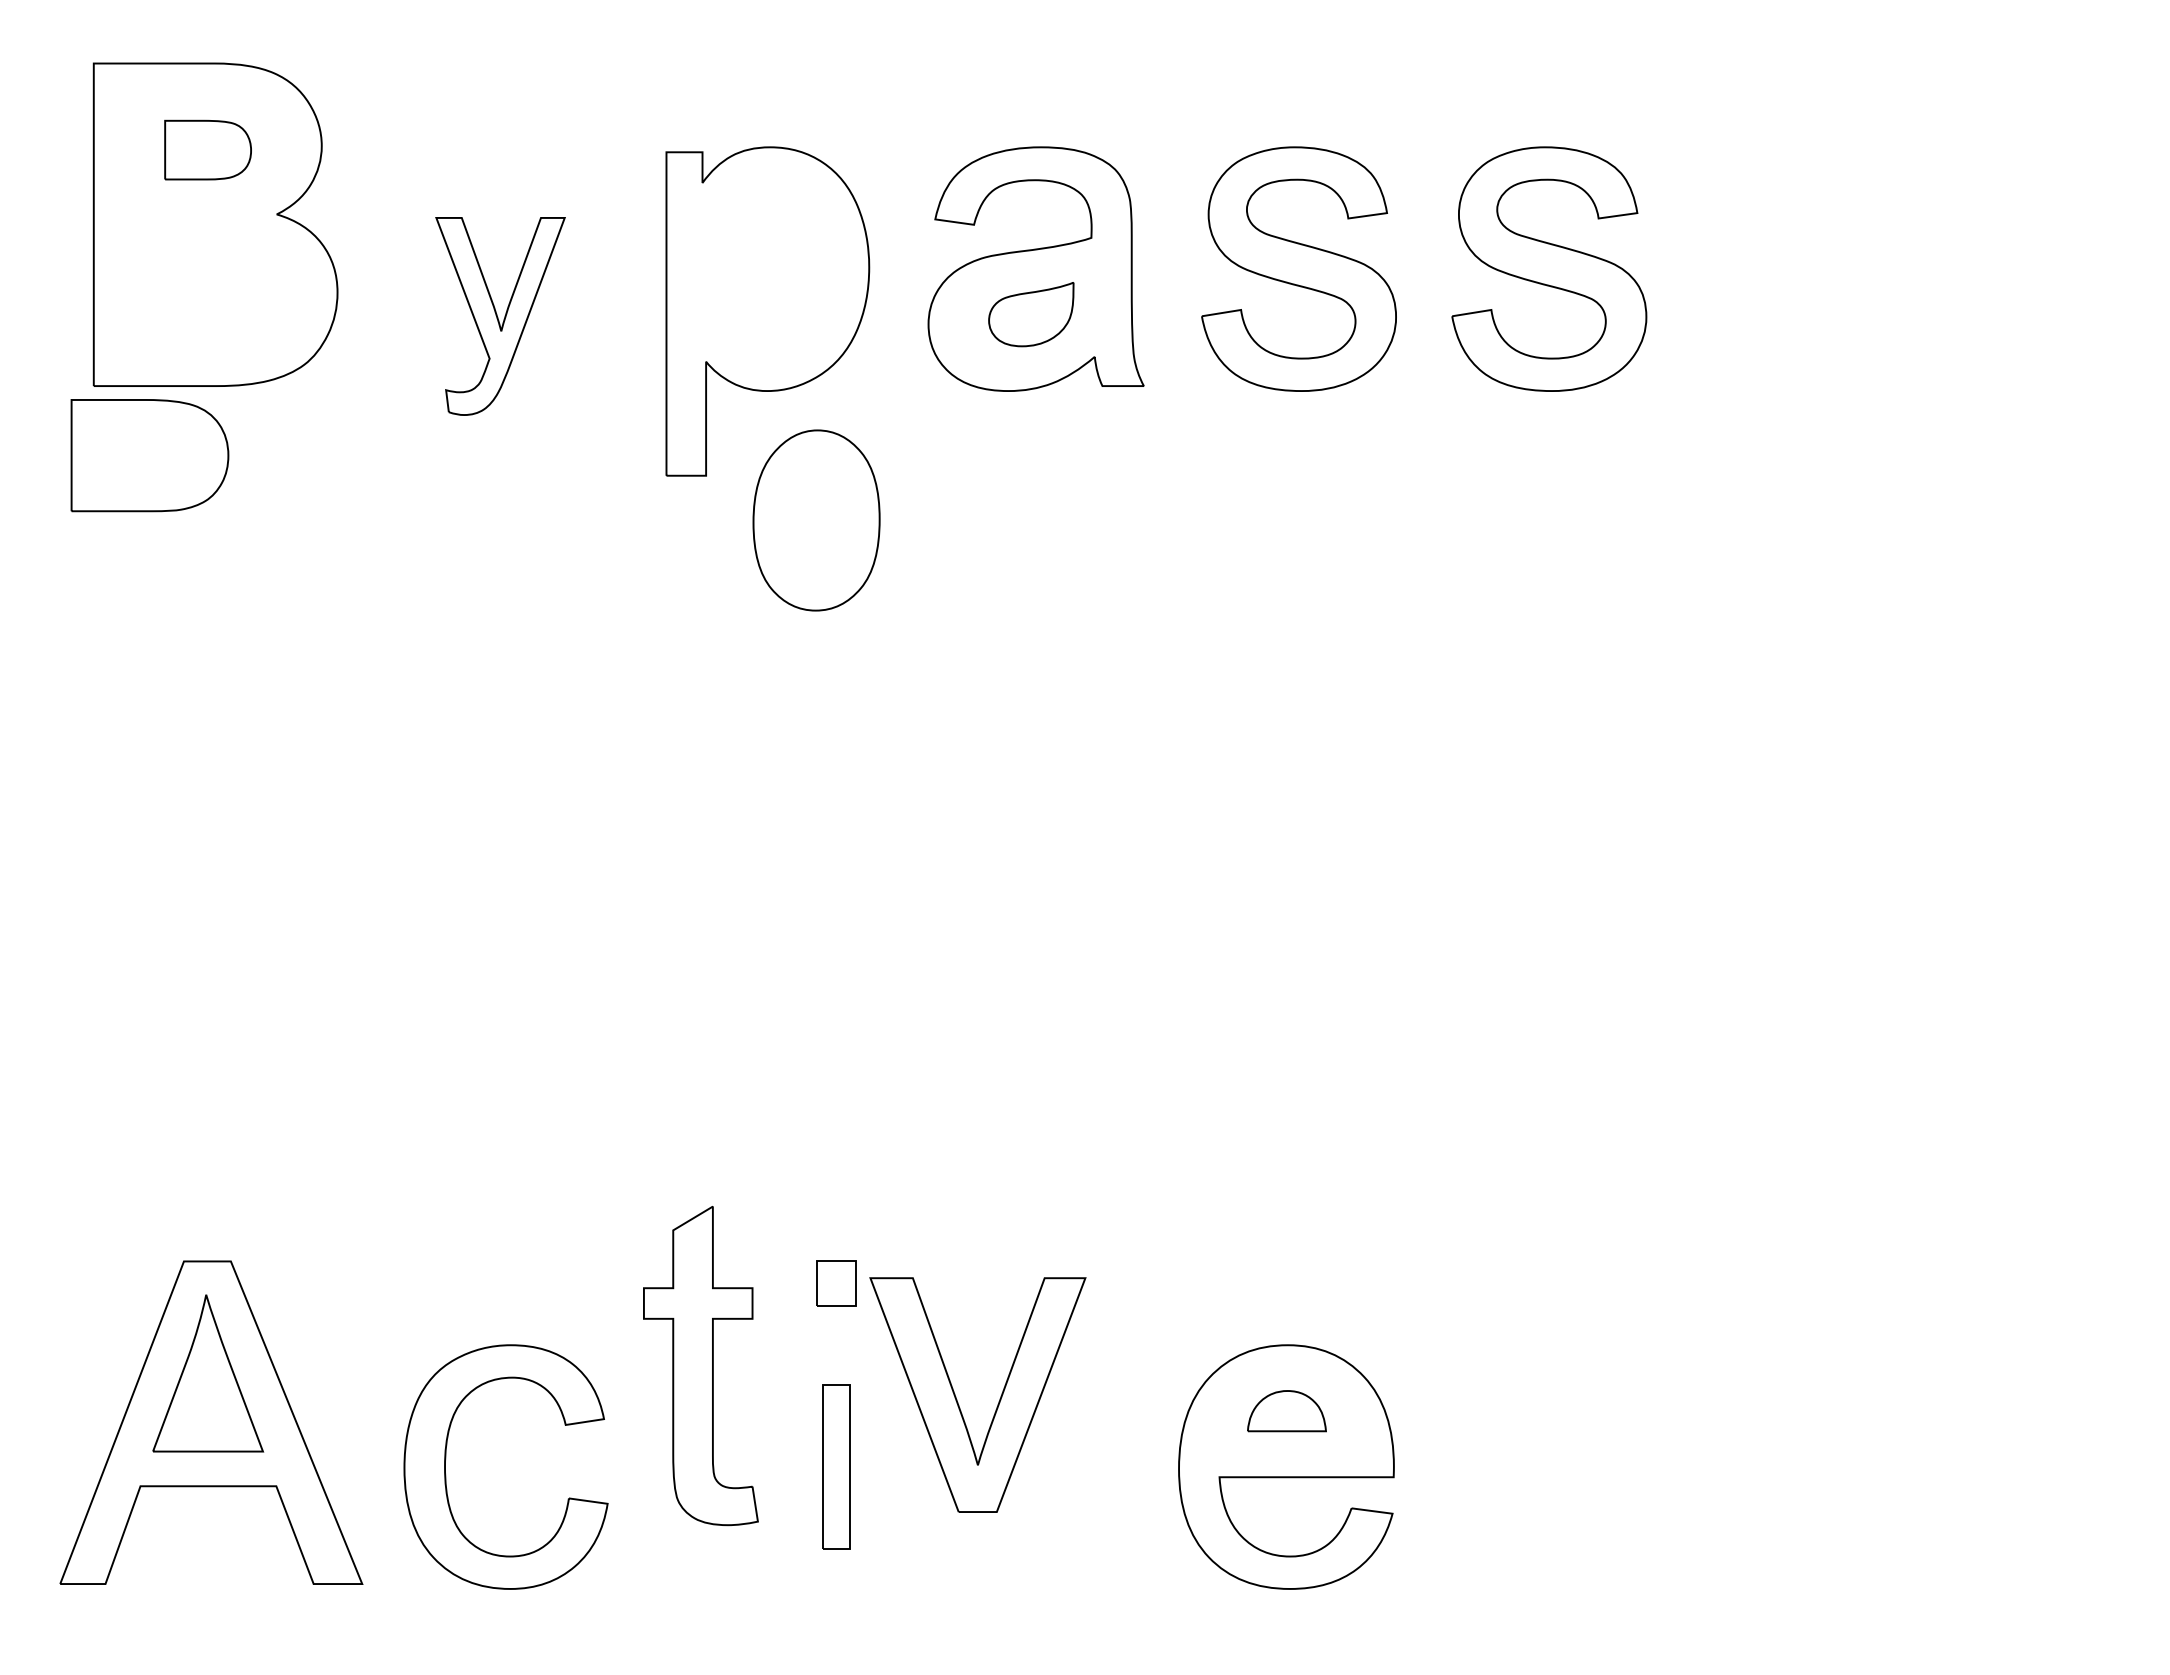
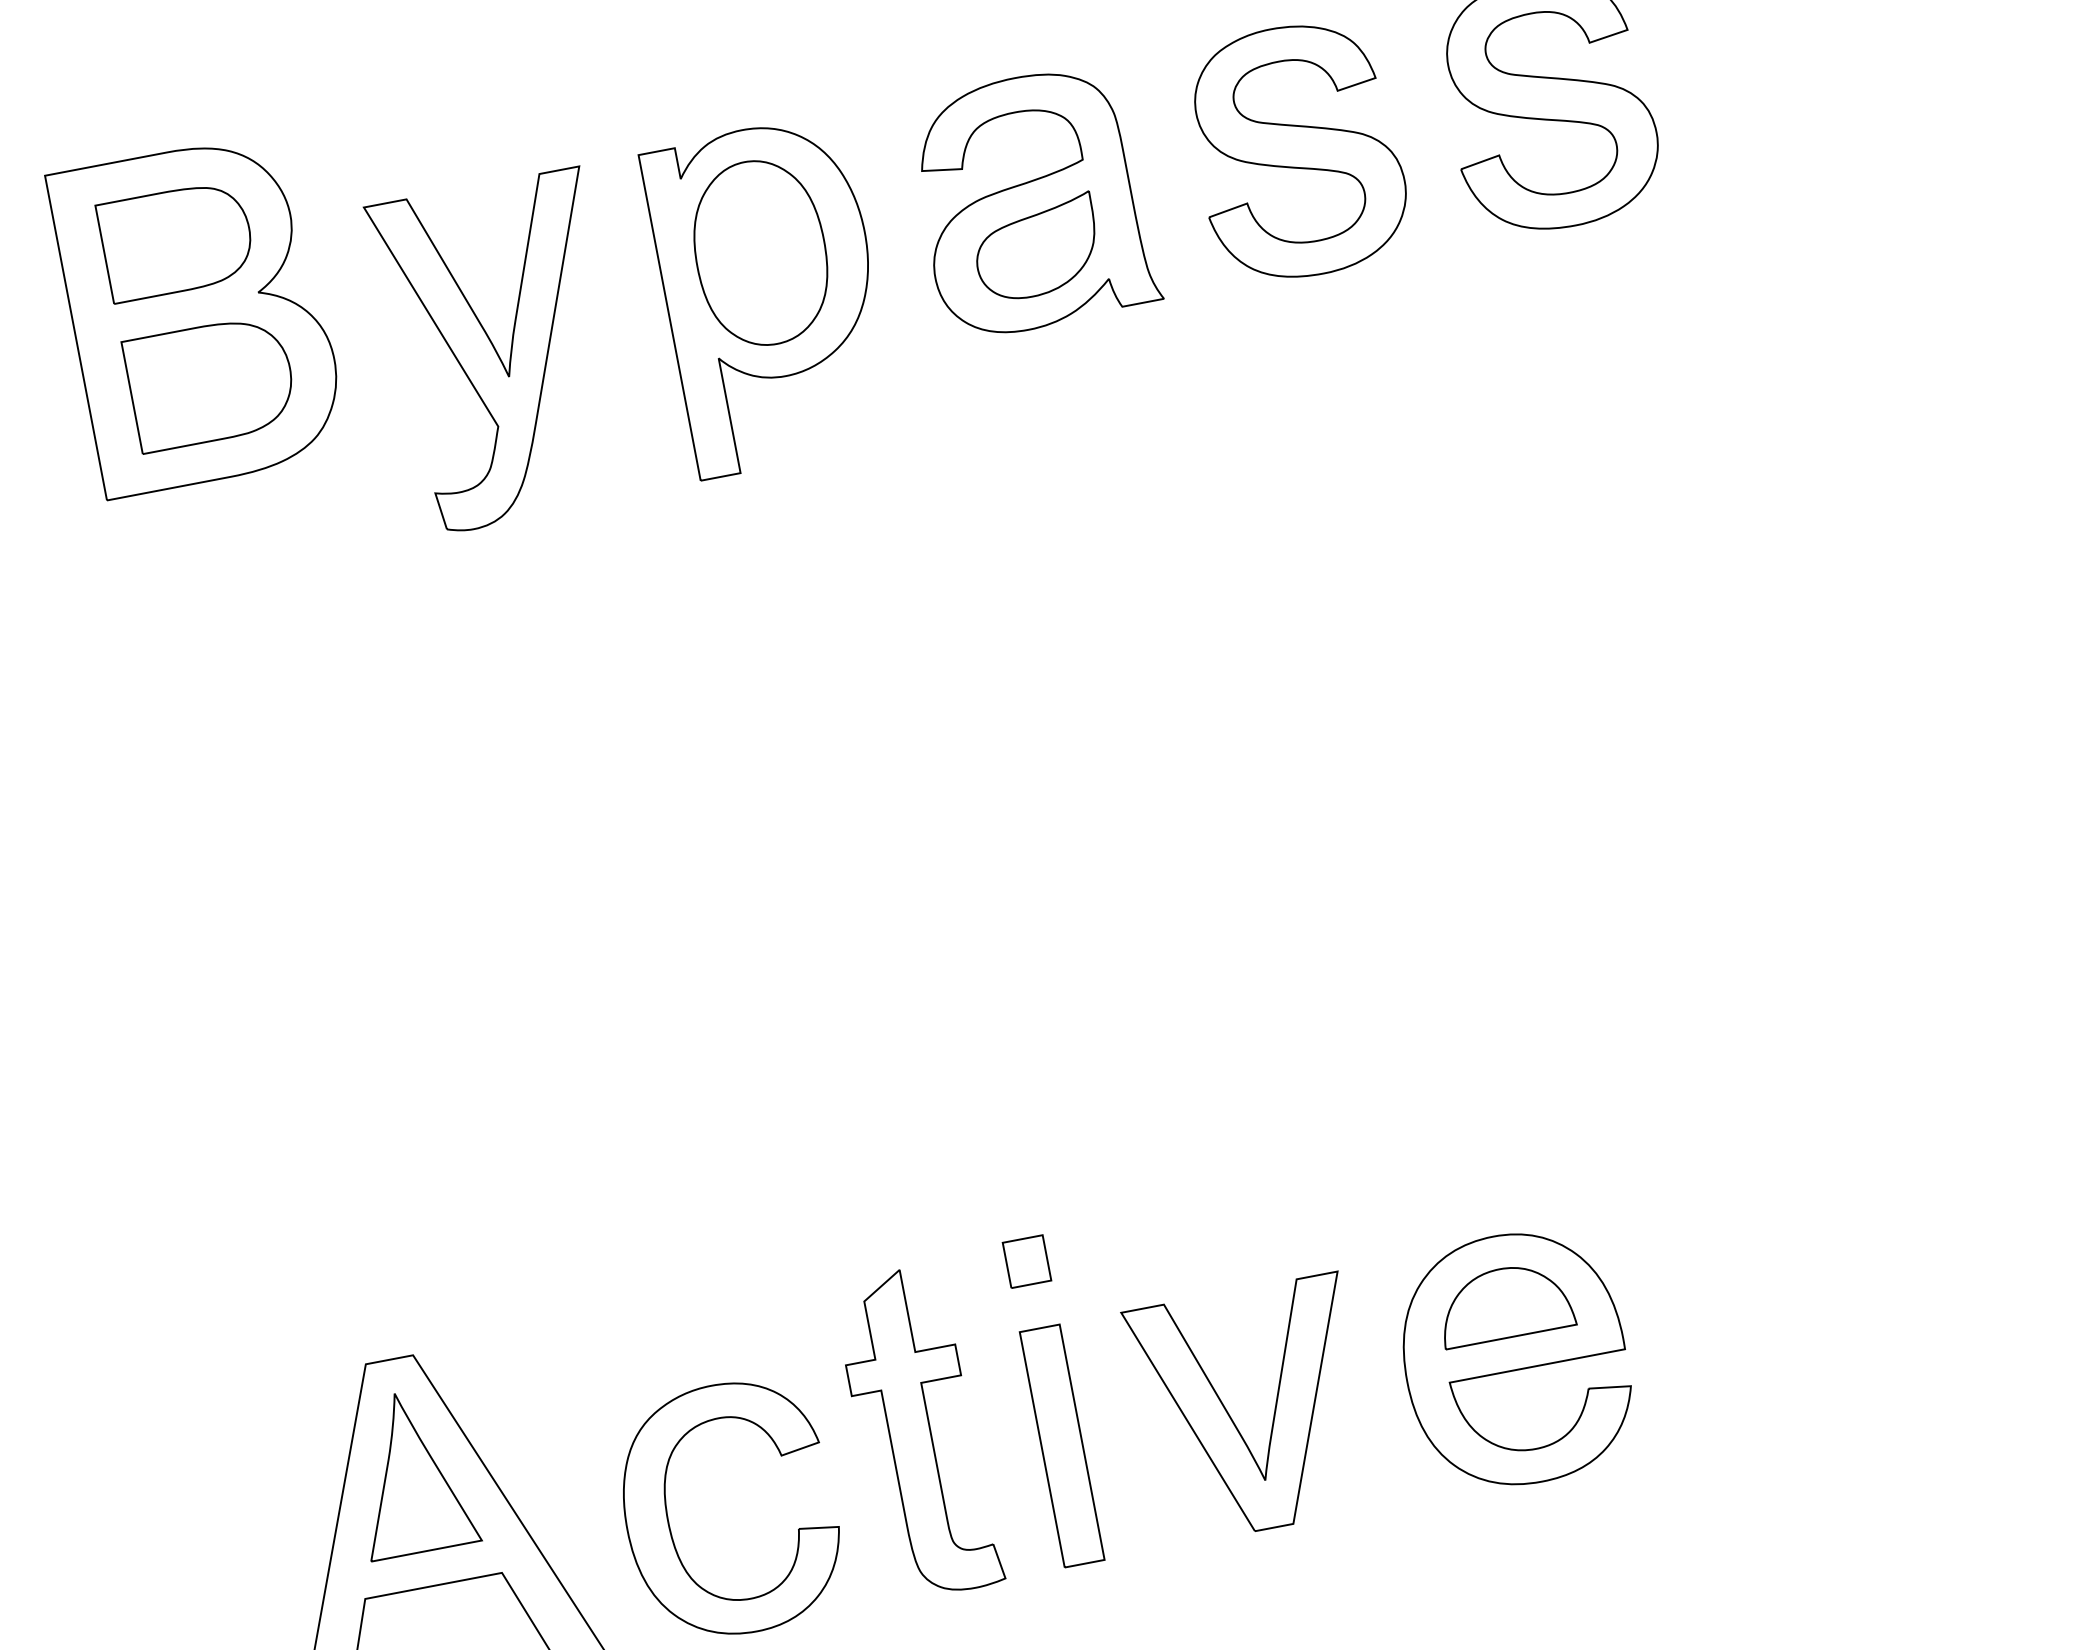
part: (207, 149) -> (176, 240), size x1.67
part: (1031, 314) -> (1037, 248), size x1.43
part: (500, 316) -> (503, 352), size x1.67
part: (149, 455) -> (210, 383), moved
part: (816, 520) -> (760, 253), moved
part: (700, 1366) -> (917, 1433), moved
part: (957, 1399) -> (1232, 1418), moved
part: (1286, 1410) -> (1504, 1302), size x1.67
part: (836, 1466) -> (1062, 1445), size x1.43

